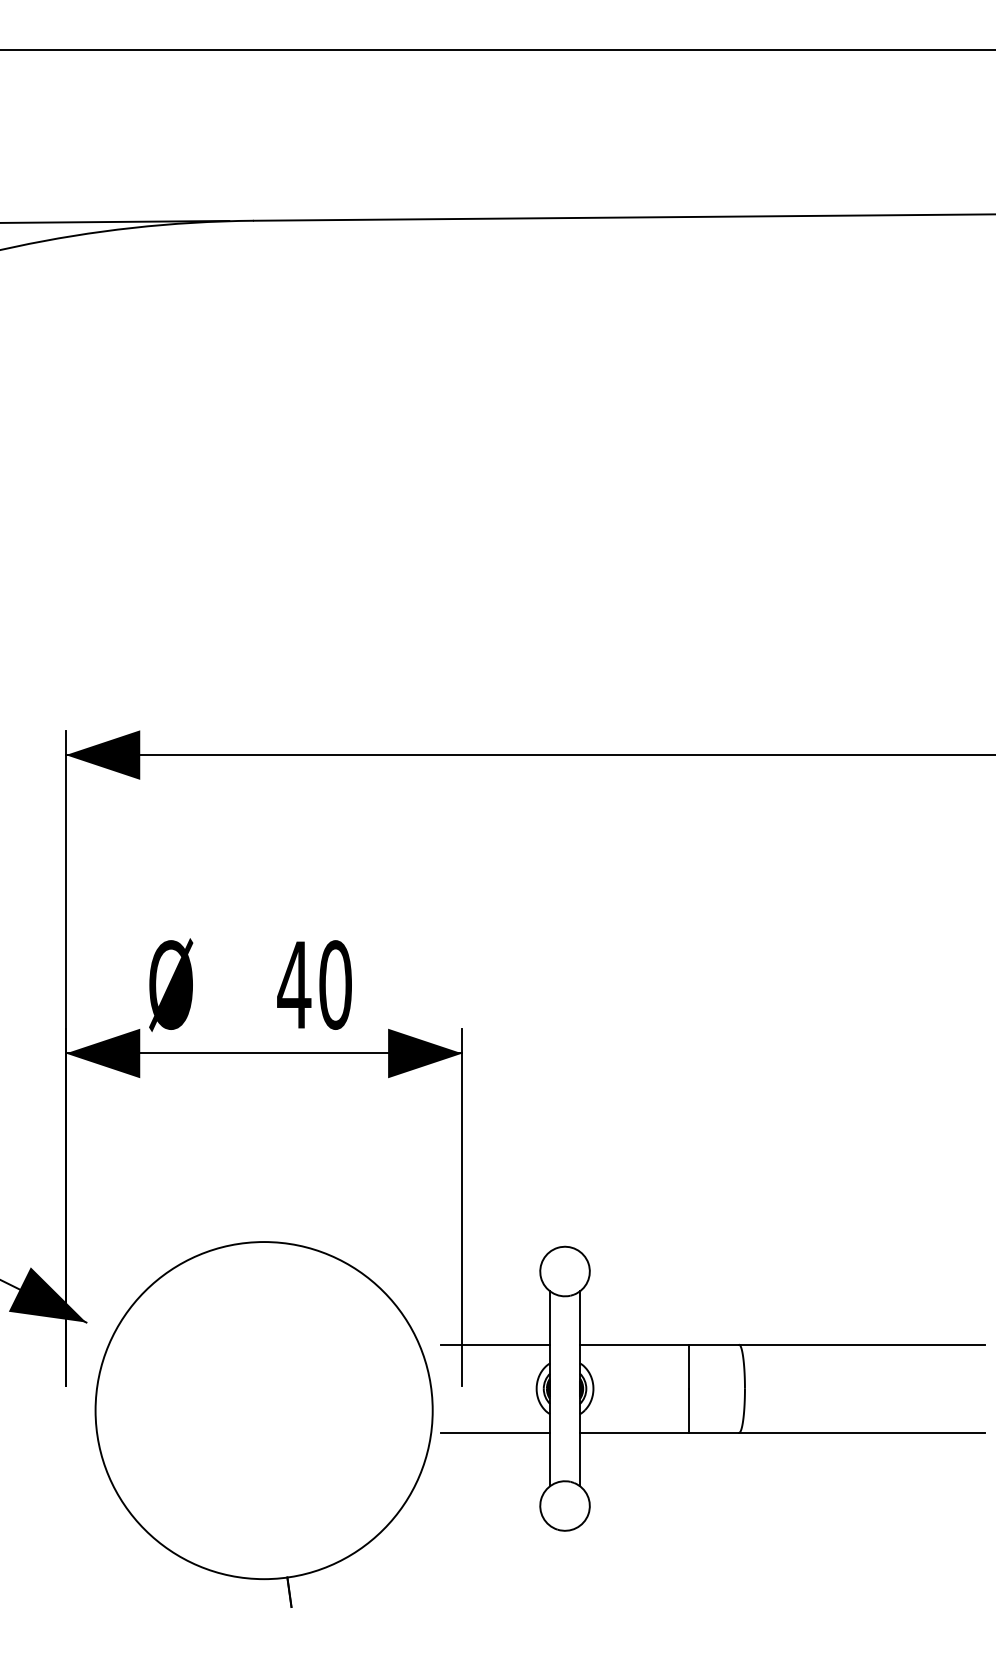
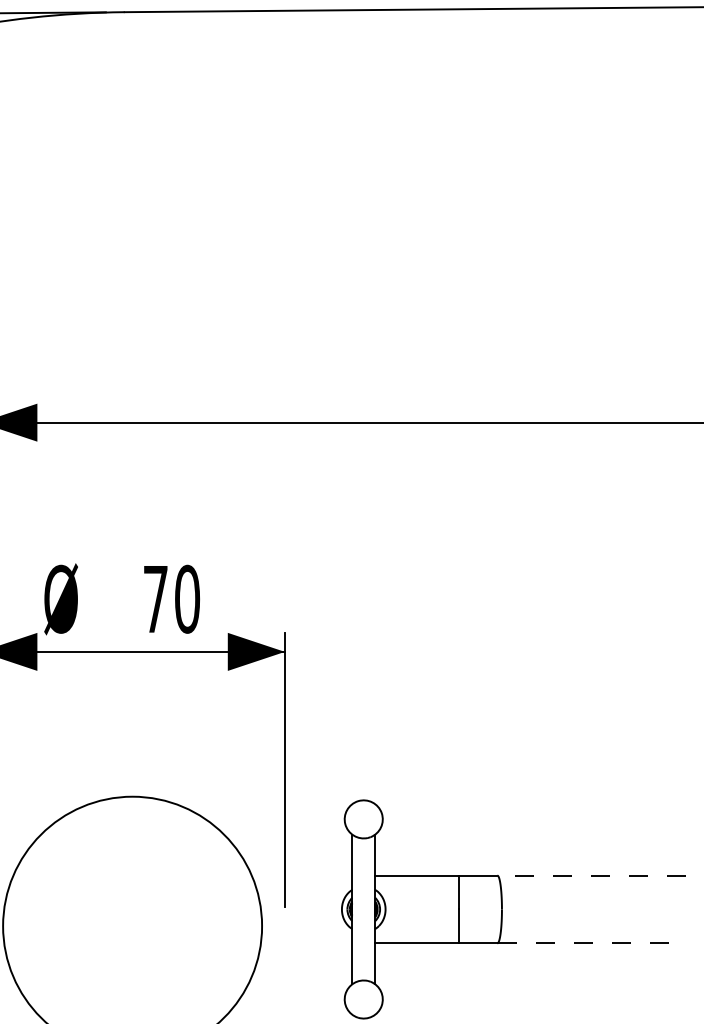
text: (294, 984) -> (155, 598), 40 -> 70
line: (495, 1344) -> (310, 875), removed
line: (861, 1344) -> (591, 875), solid -> dashed
line: (495, 1432) -> (310, 943), removed
line: (861, 1432) -> (591, 943), solid -> dashed

